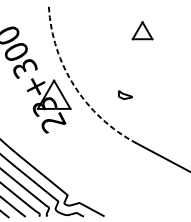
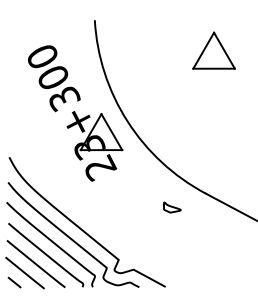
part: (142, 30) -> (213, 50), size x1.67
arc: (74, 86) -> (127, 121), dashed -> solid
part: (125, 95) -> (172, 207), moved

